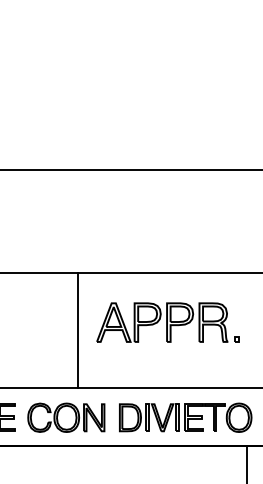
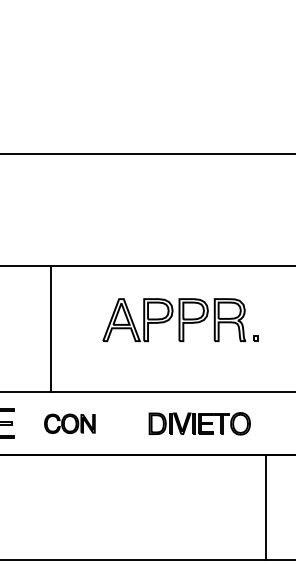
line: (77, 330) -> (50, 328), moved
part: (66, 417) -> (69, 423), size x0.6
part: (185, 417) -> (199, 423), size x0.7

